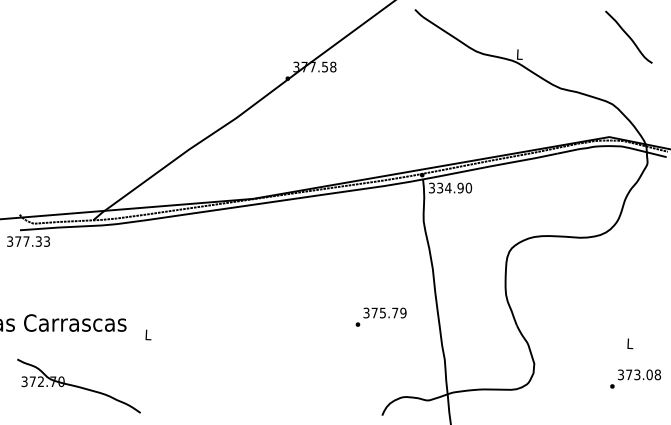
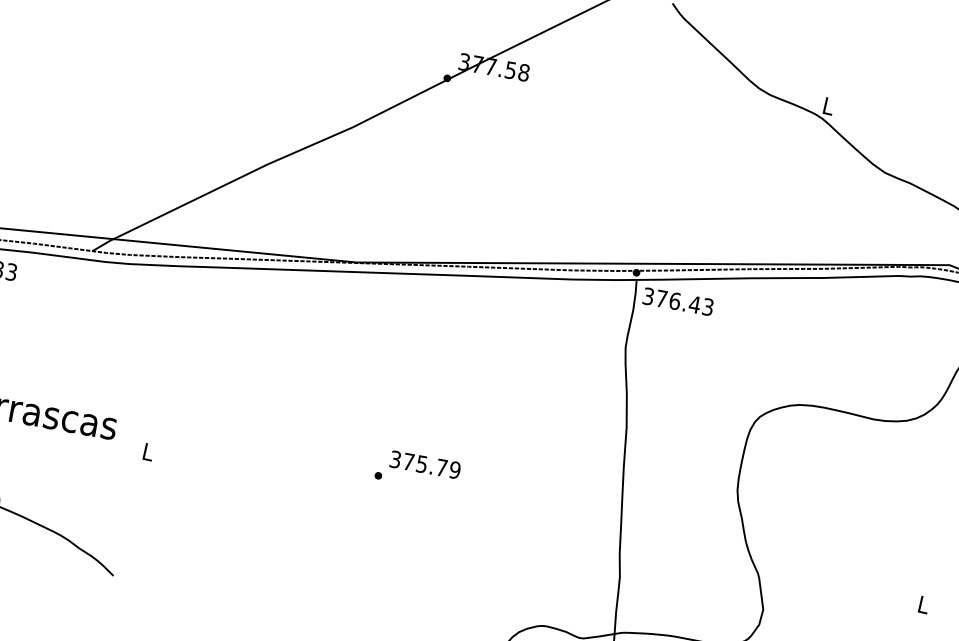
text: (454, 187) -> (685, 302), 334.90 -> 376.43
text: (380, 316) -> (417, 469), moved

